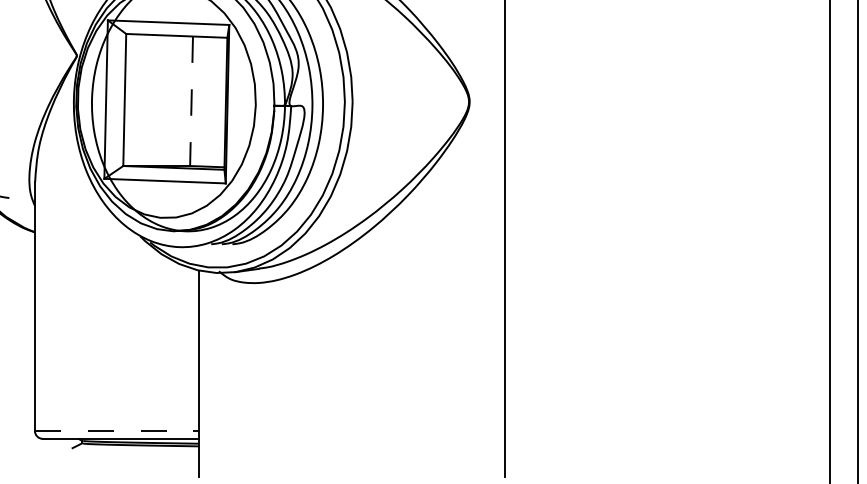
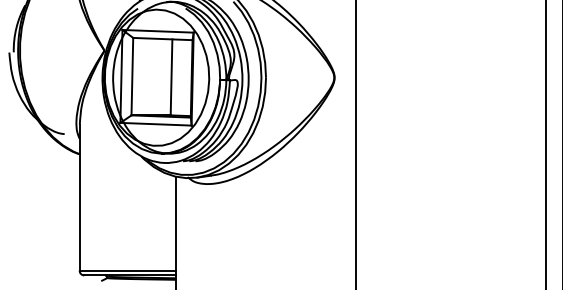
line: (191, 101) -> (171, 77), dashed -> solid
line: (118, 430) -> (128, 270), dashed -> solid

